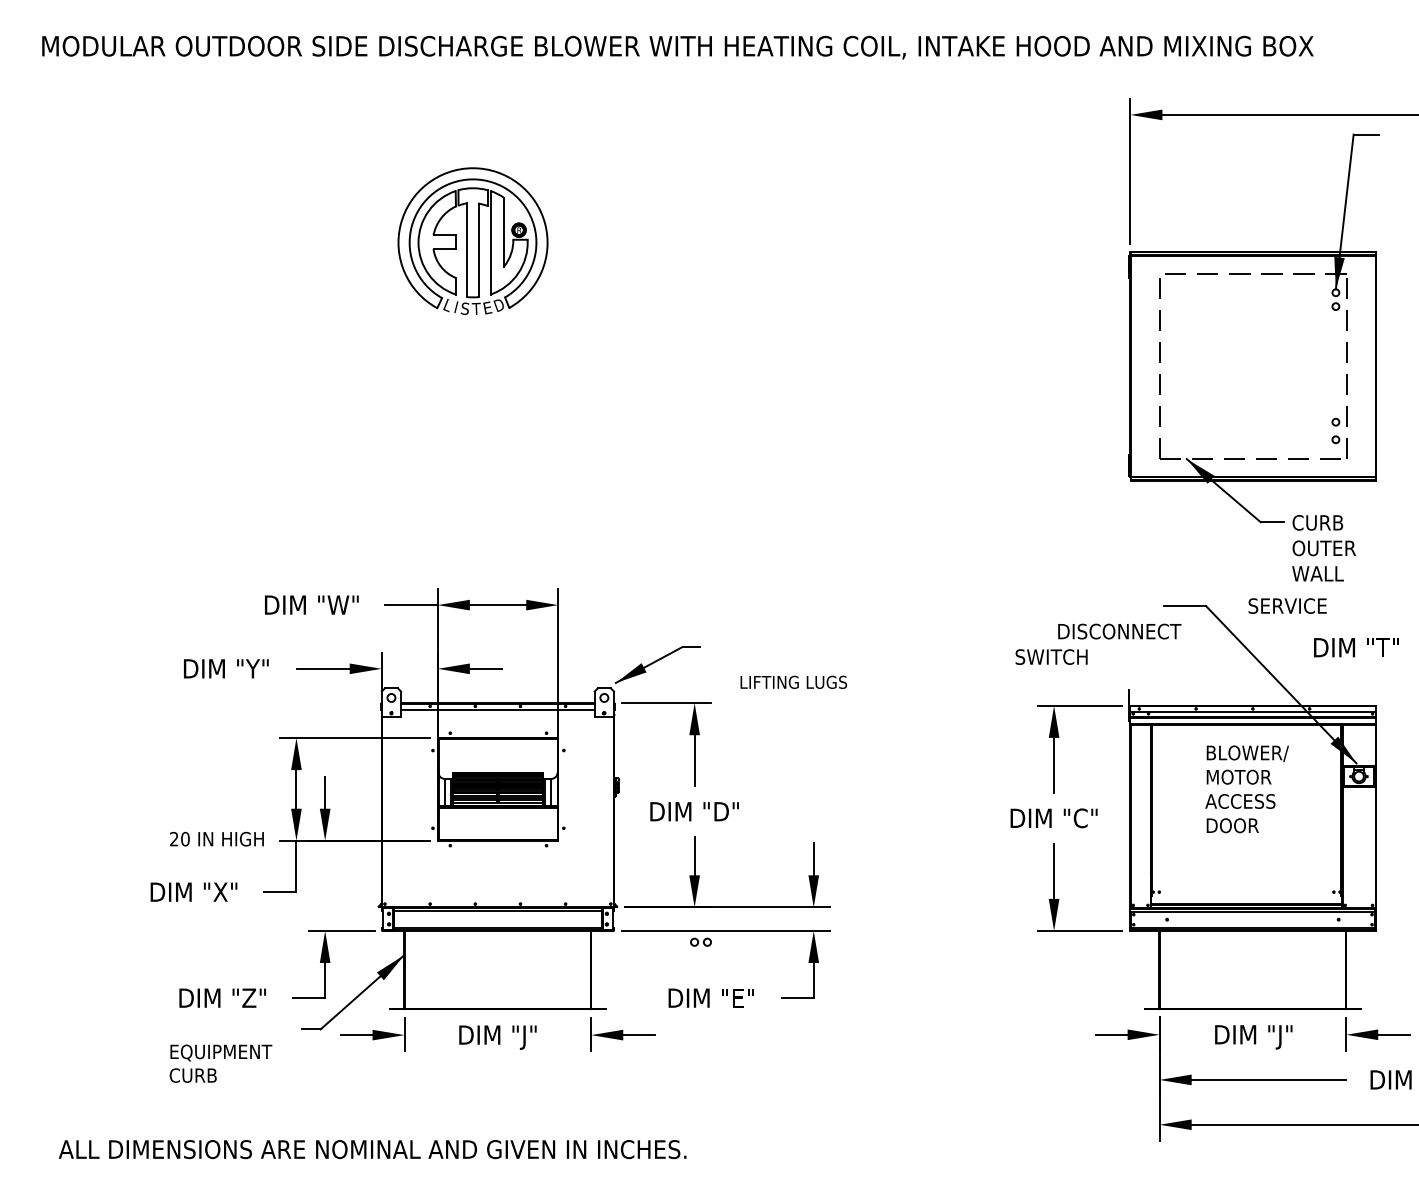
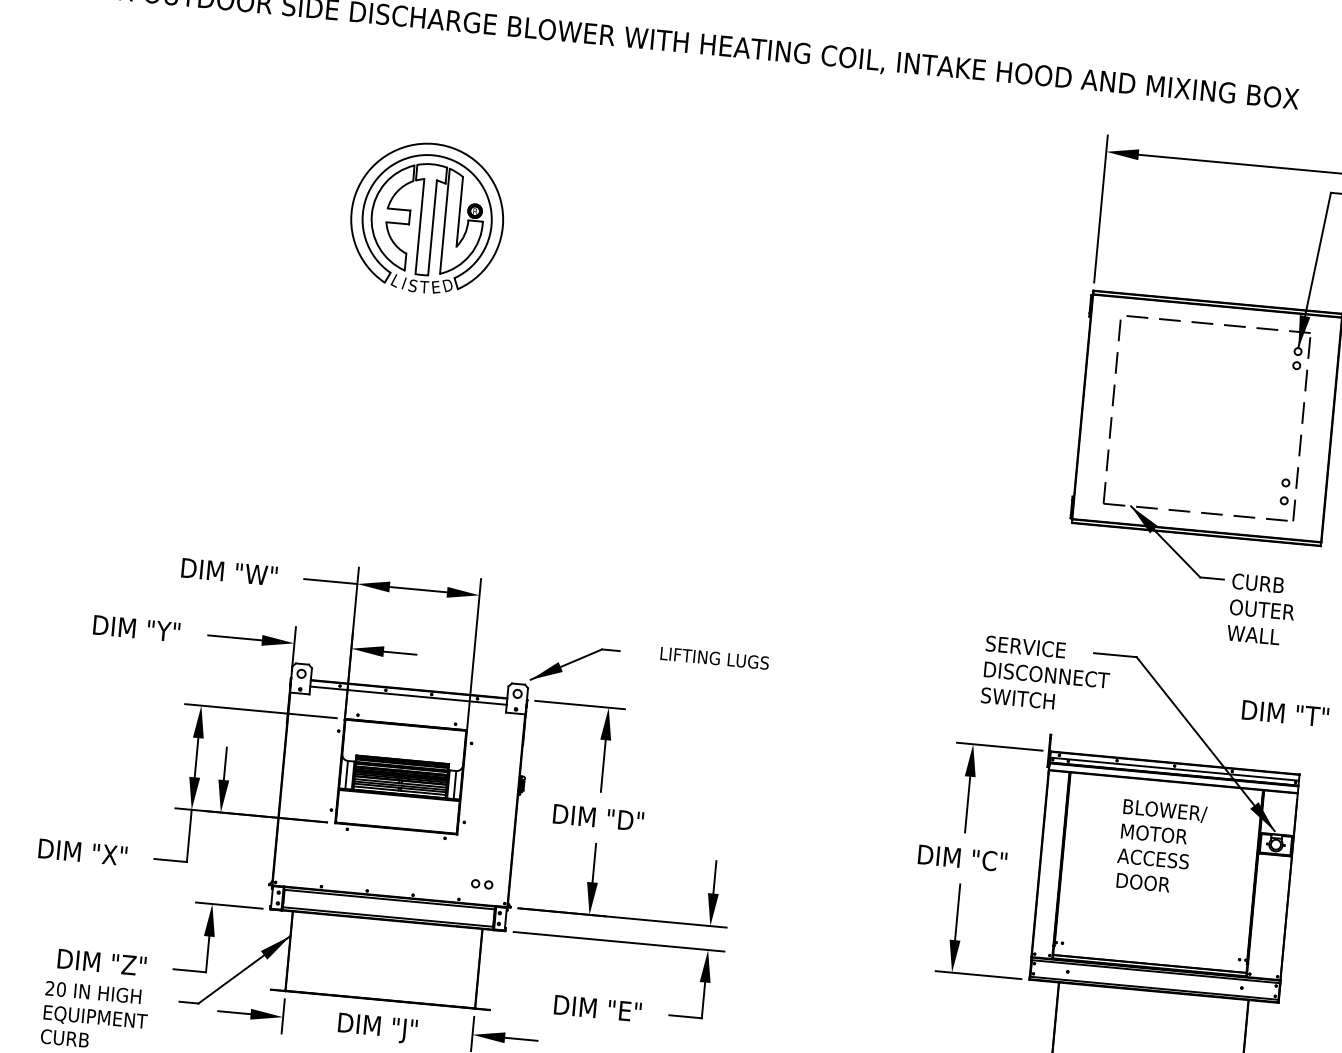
text: (1287, 605) -> (1025, 646), moved
text: (1051, 656) -> (1017, 697), moved
text: (793, 681) -> (714, 657), moved
text: (216, 838) -> (93, 991), moved
part: (700, 941) -> (481, 883), moved

